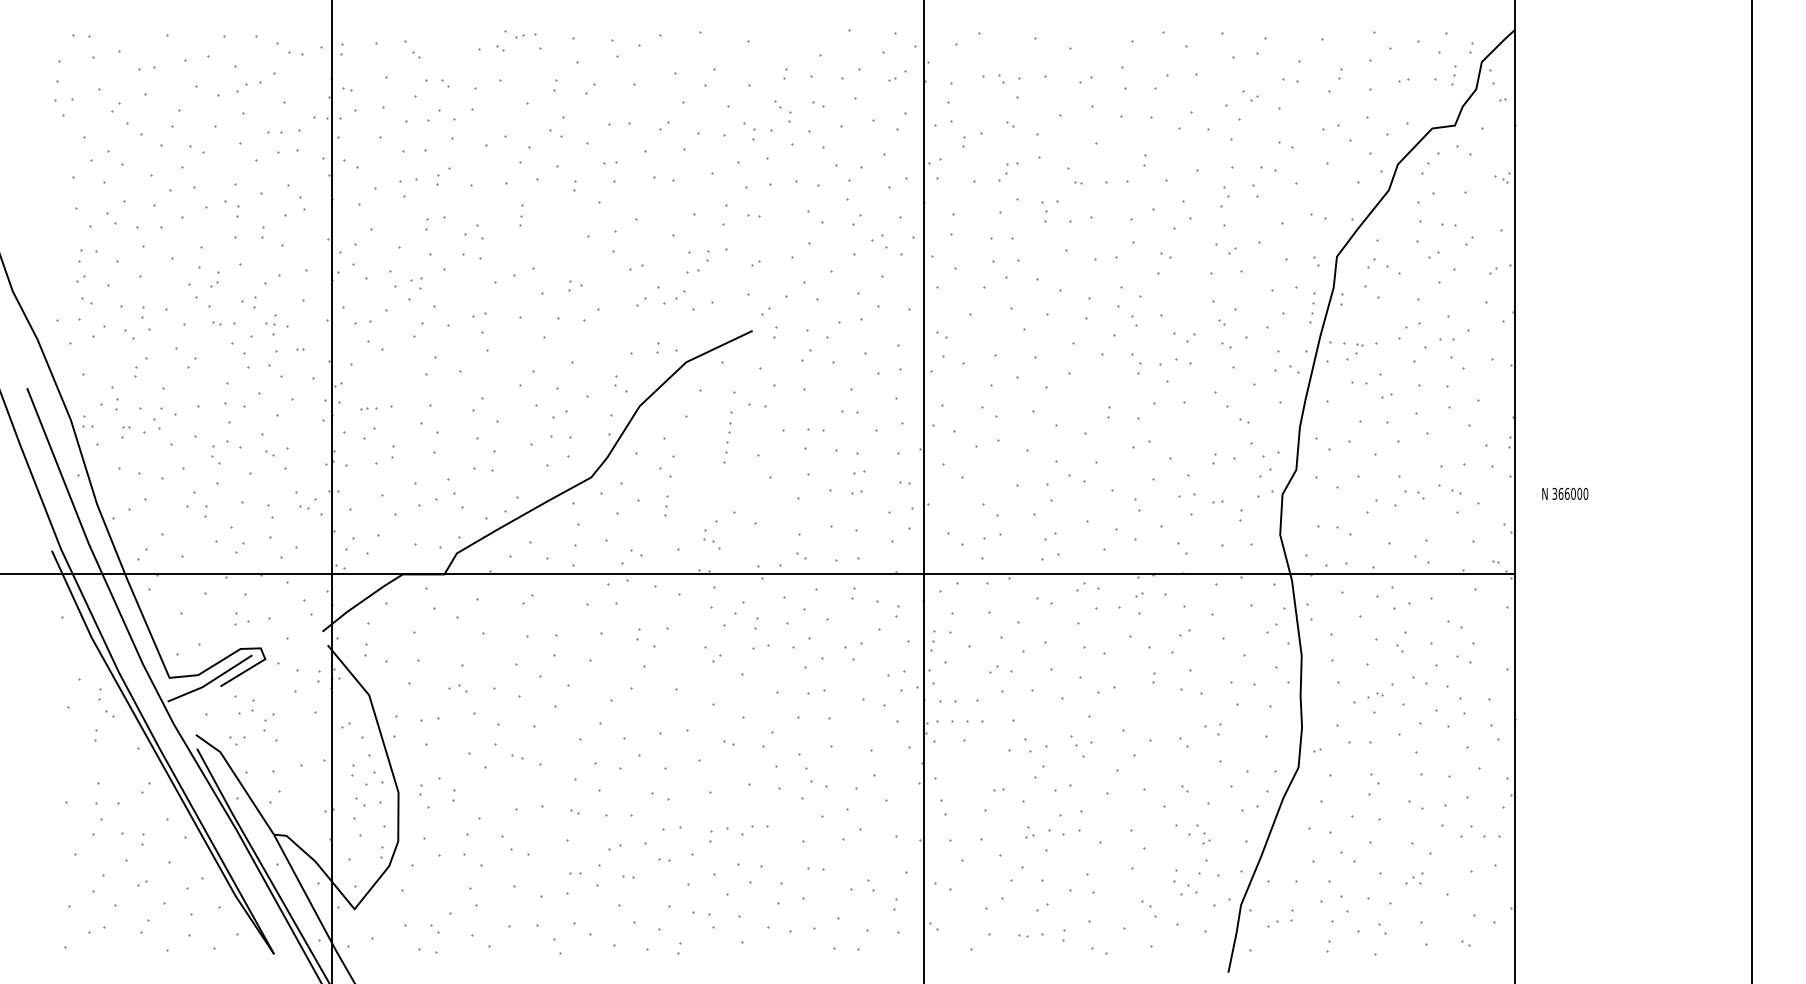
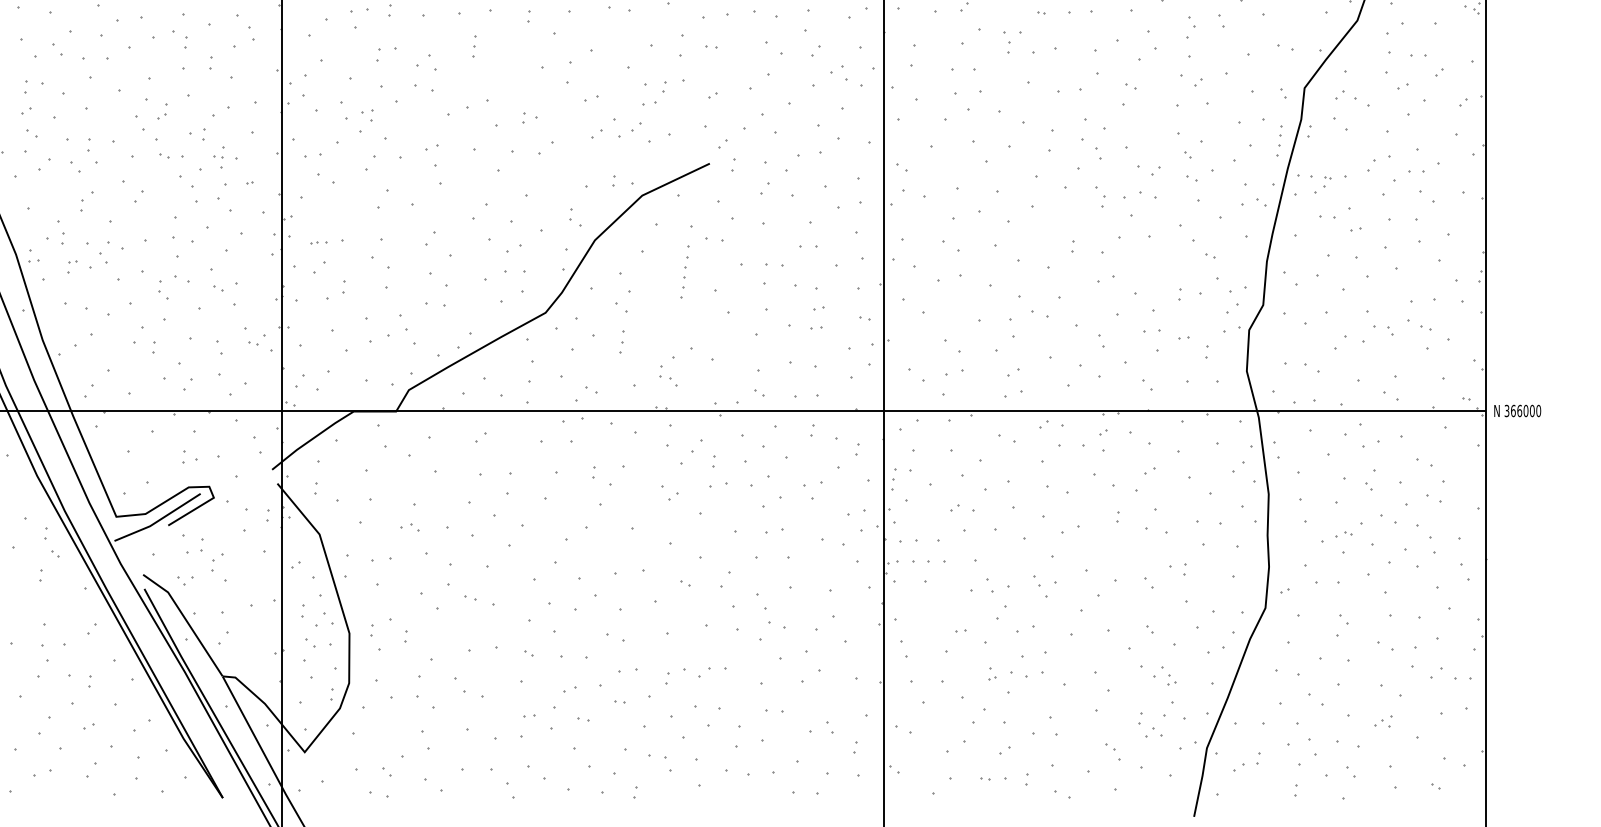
text: (1565, 493) -> (1517, 410), moved

